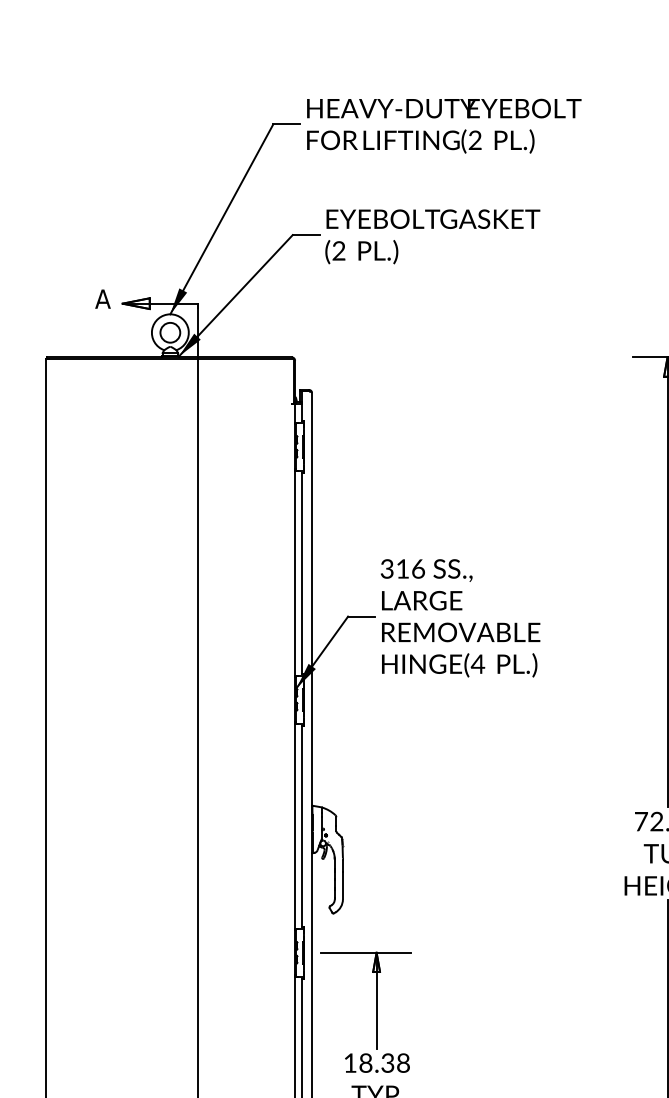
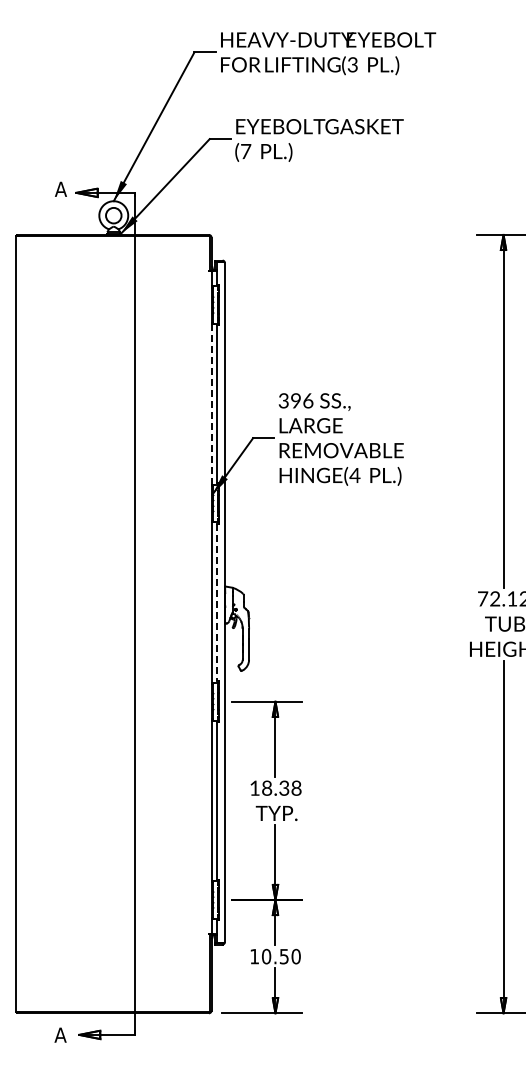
text: (474, 143) -> (352, 67), (2 -> (3
text: (339, 250) -> (246, 151), (2 -> (7
text: (402, 568) -> (295, 400), 316 -> 396
line: (295, 573) -> (211, 404), solid -> dashed
line: (301, 826) -> (216, 602), solid -> dashed

